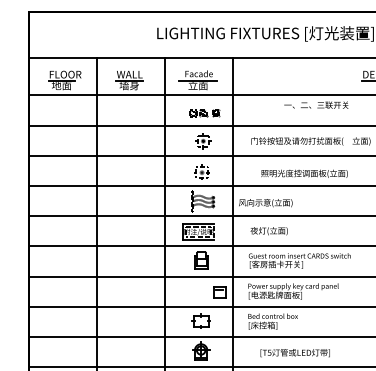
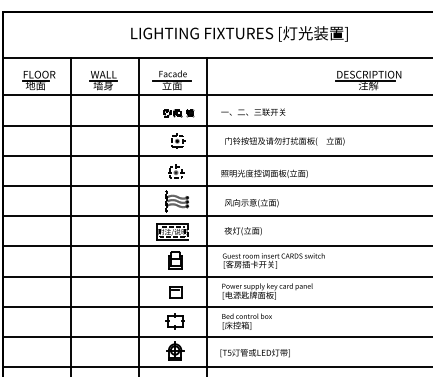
text: (316, 104) -> (253, 111), moved
text: (304, 173) -> (264, 173), moved
text: (265, 203) -> (251, 203), moved
part: (219, 292) -> (175, 292), moved
text: (294, 353) -> (254, 353), moved

